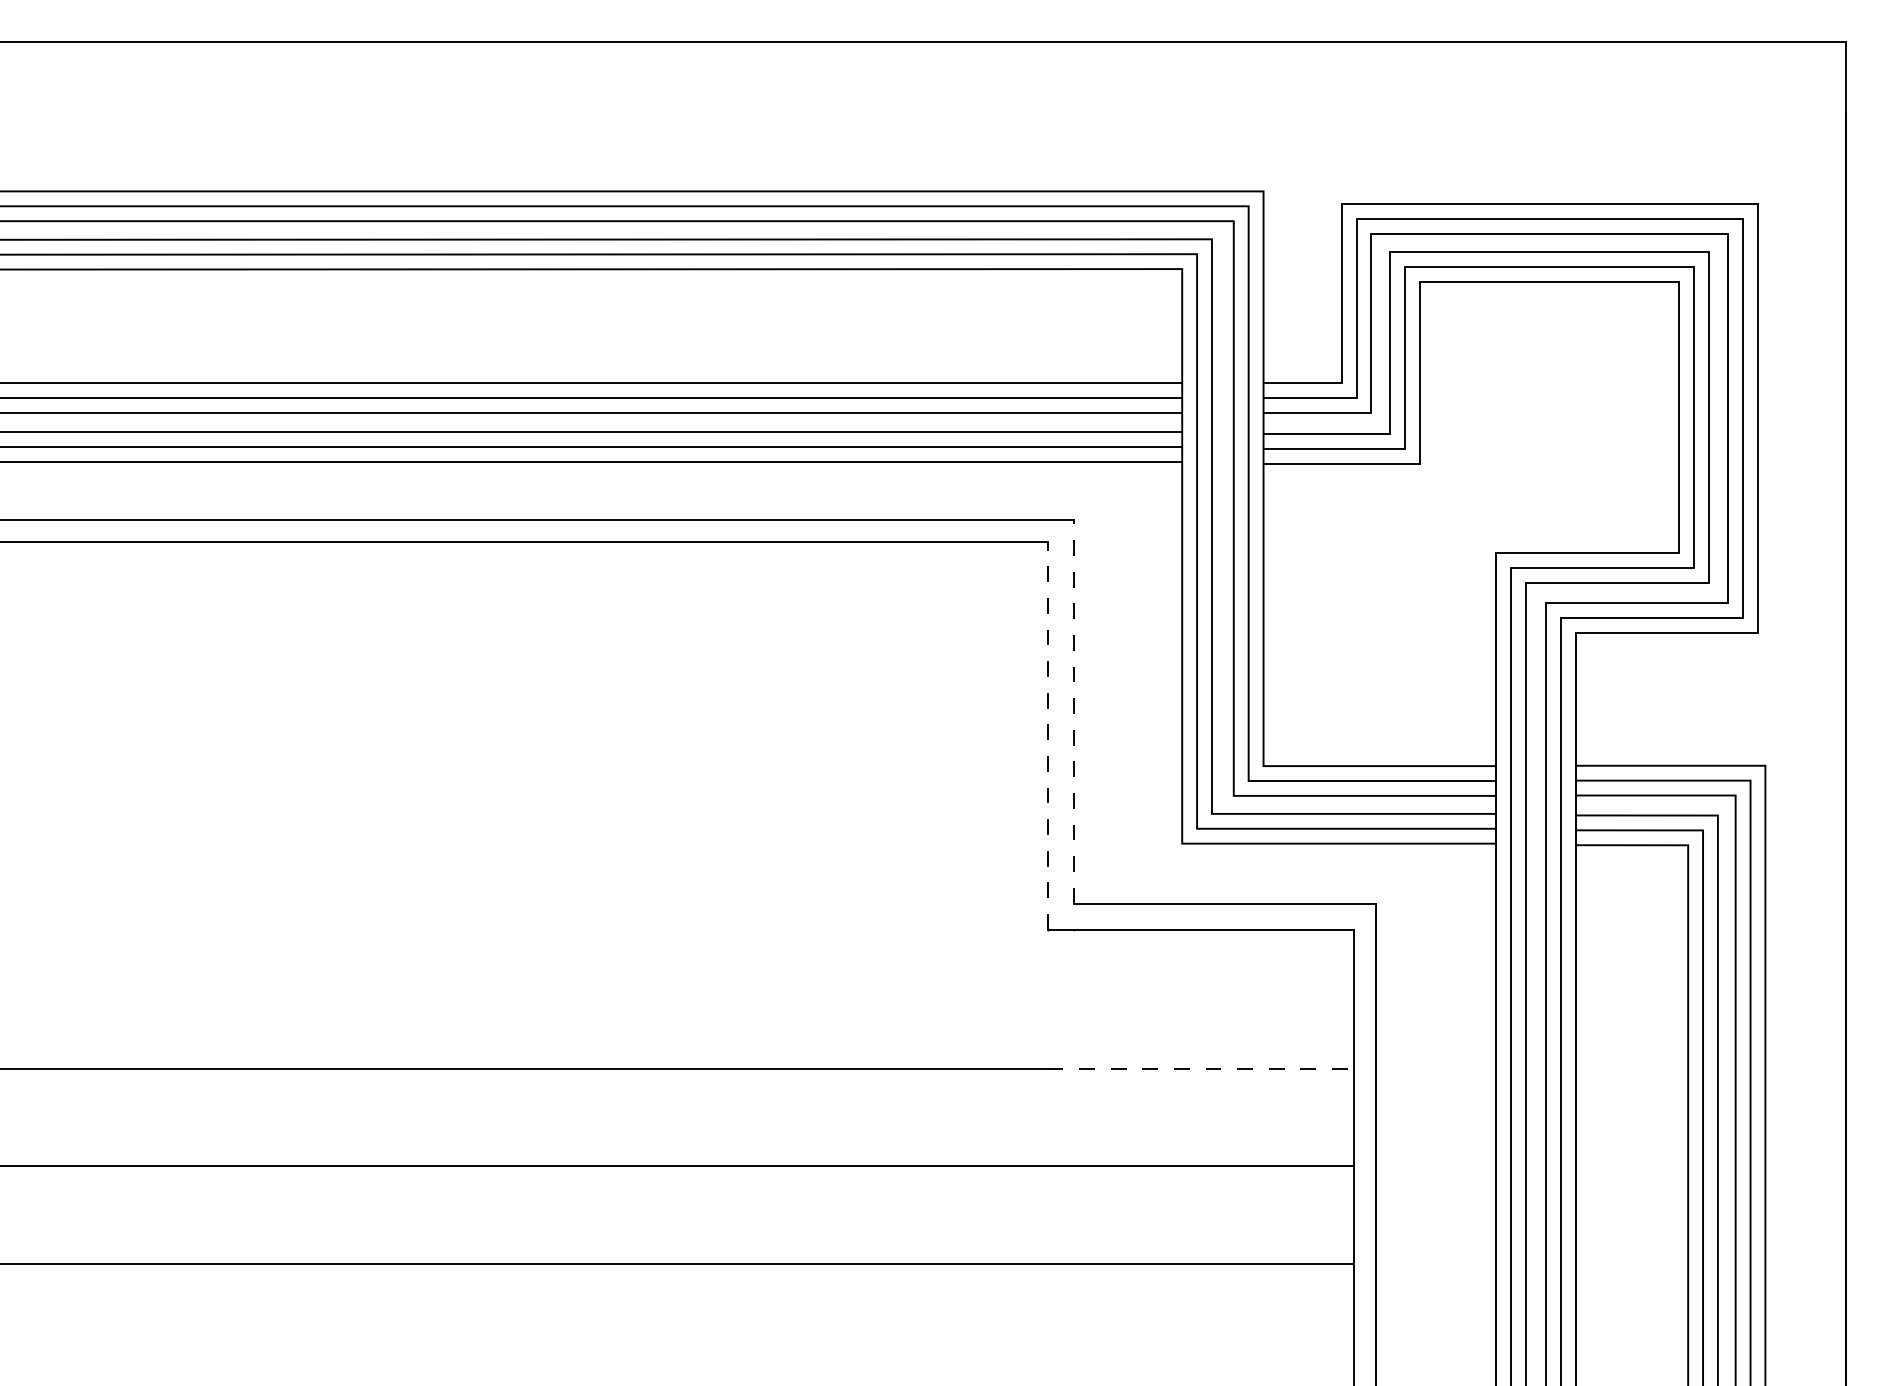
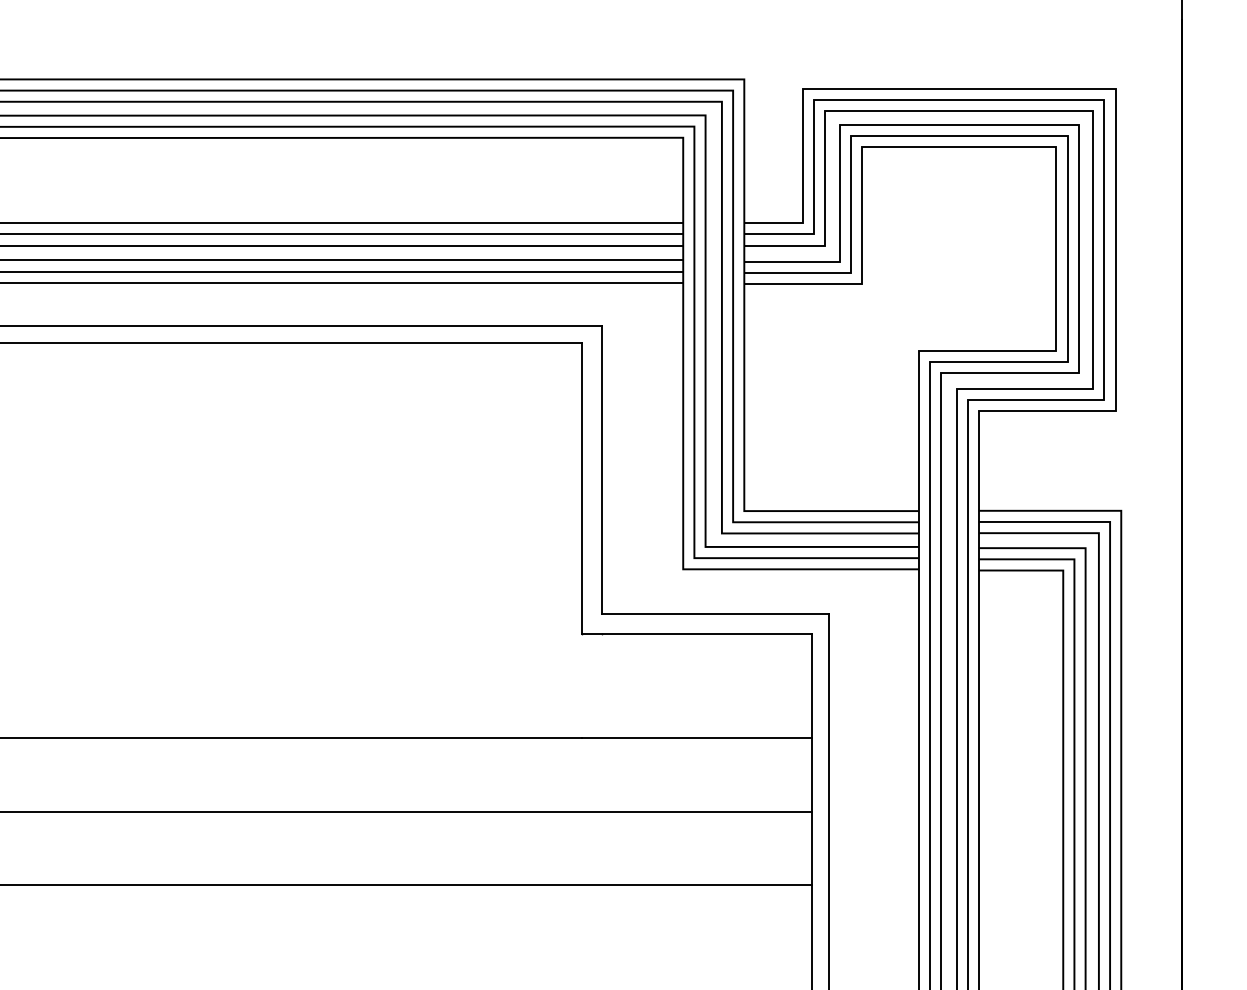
line: (1073, 711) -> (601, 470), dashed -> solid
line: (1047, 735) -> (582, 488), dashed -> solid
line: (1200, 1068) -> (696, 738), dashed -> solid

